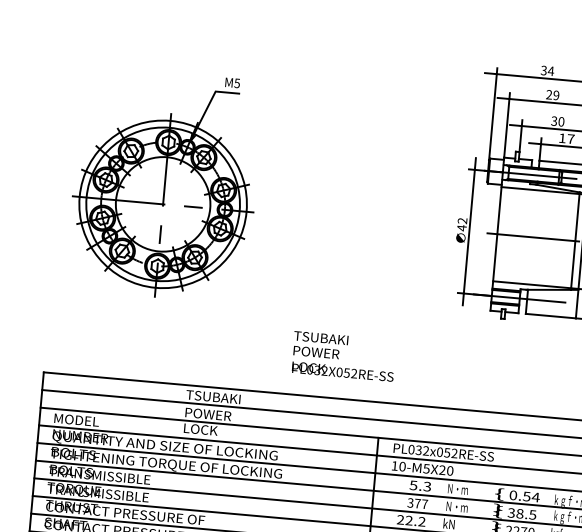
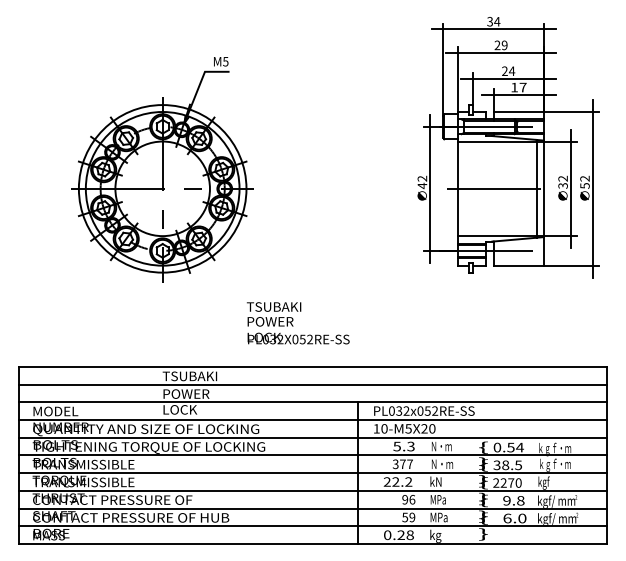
text: (557, 121) -> (508, 71), 30 -> 24
part: (164, 185) -> (162, 169), moved
text: (344, 356) -> (298, 323), moved

